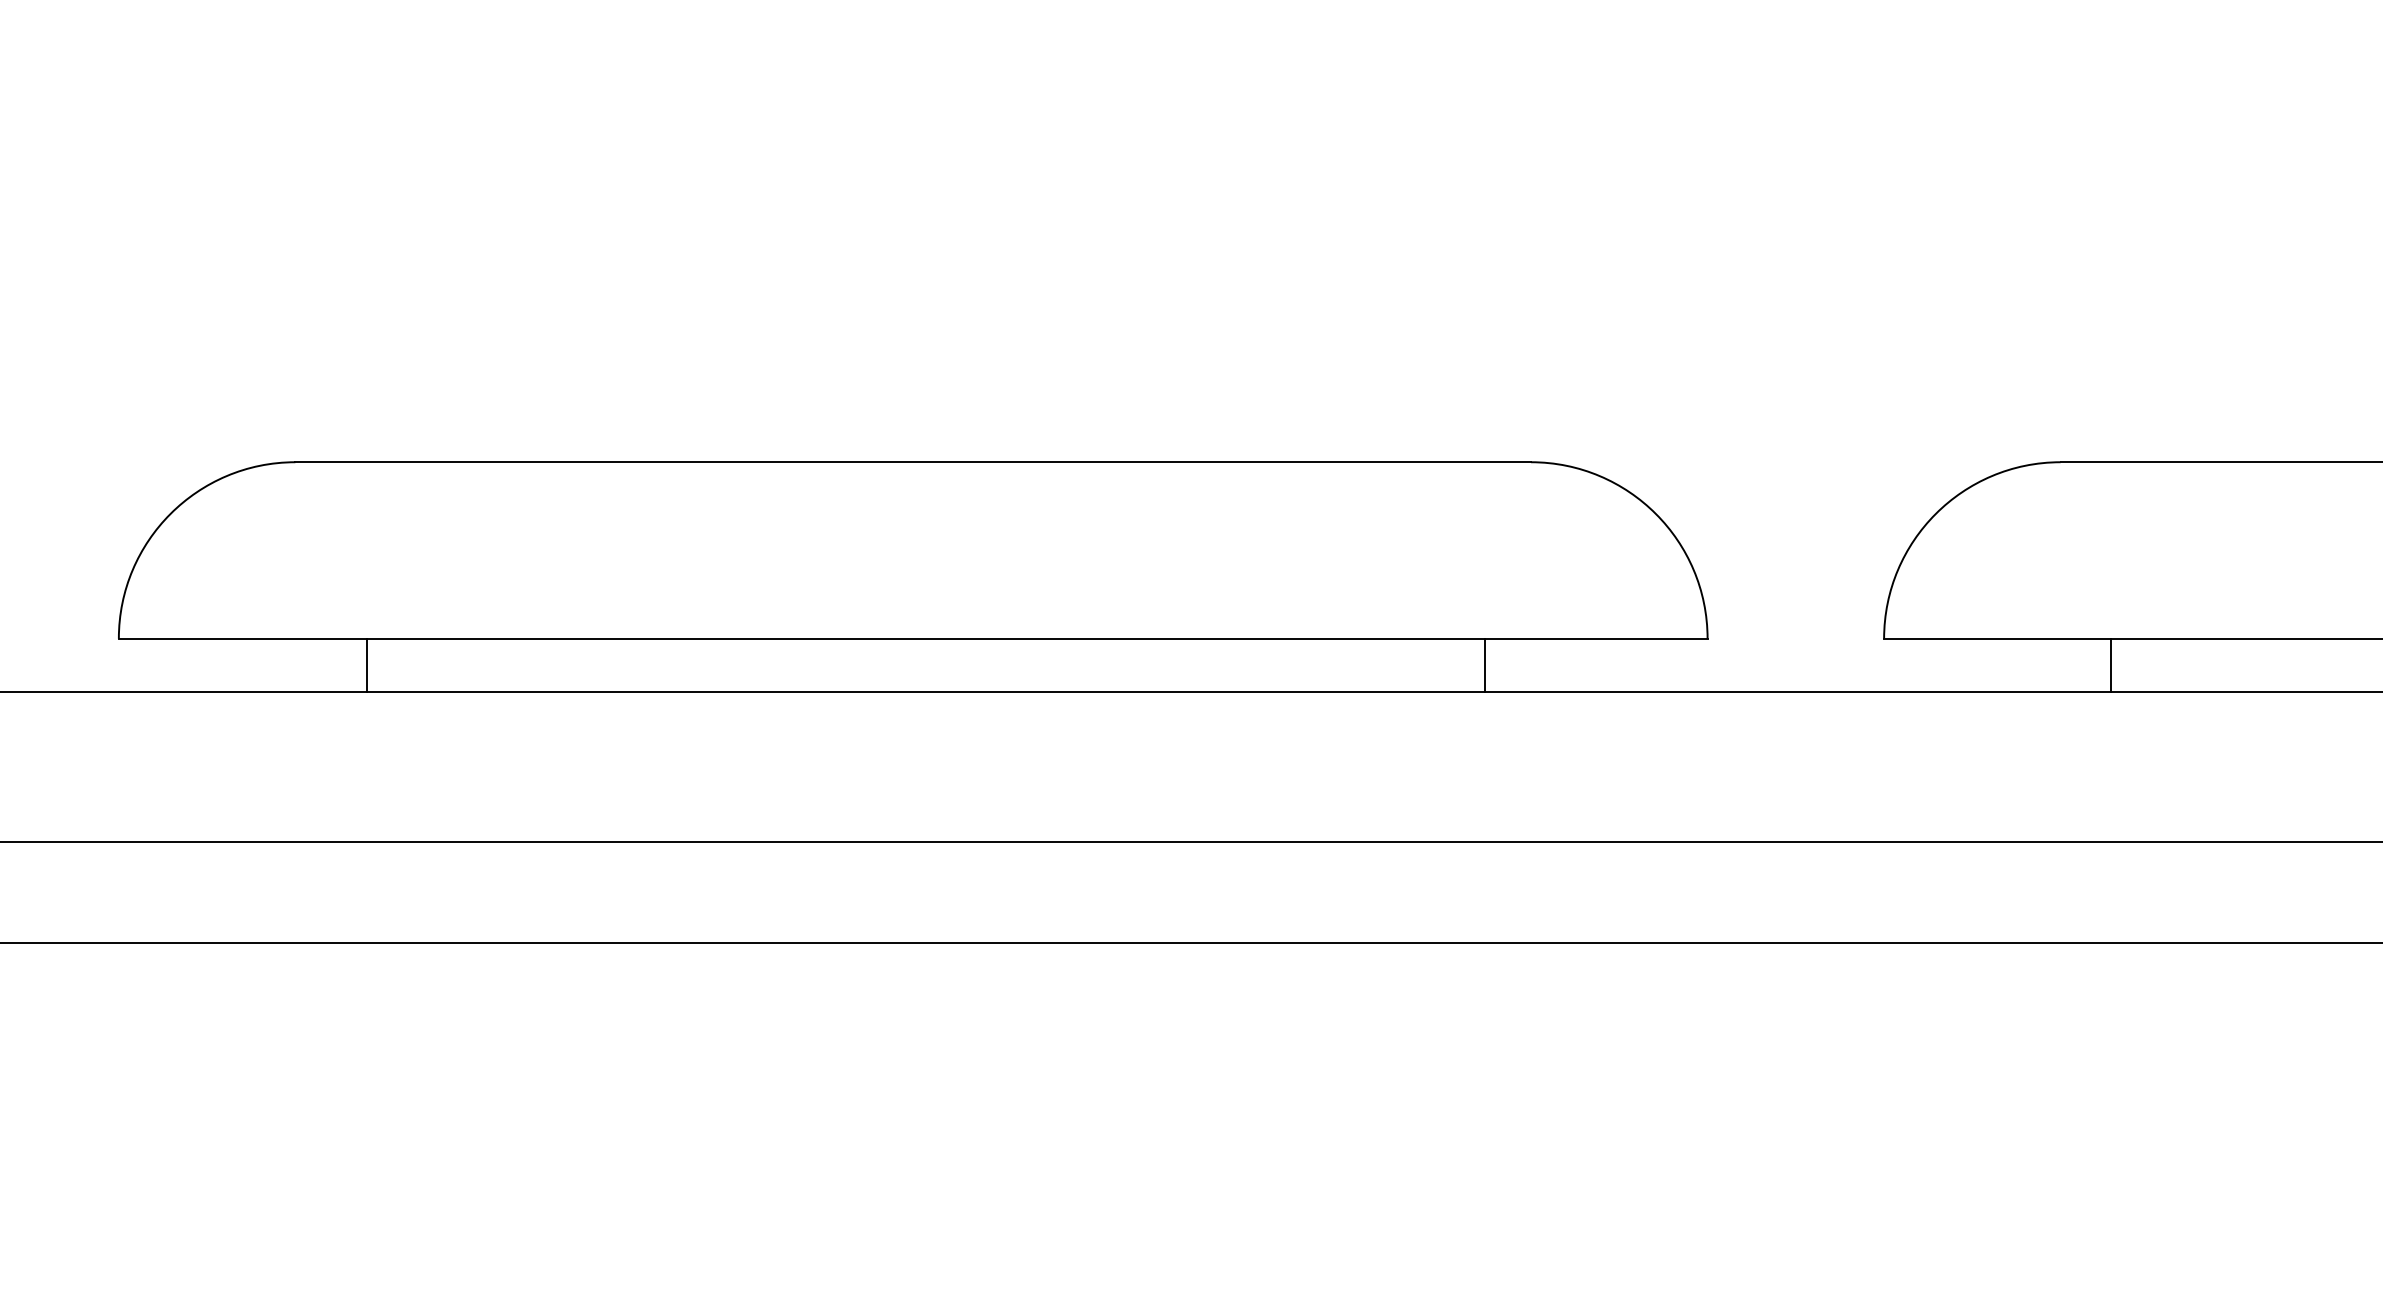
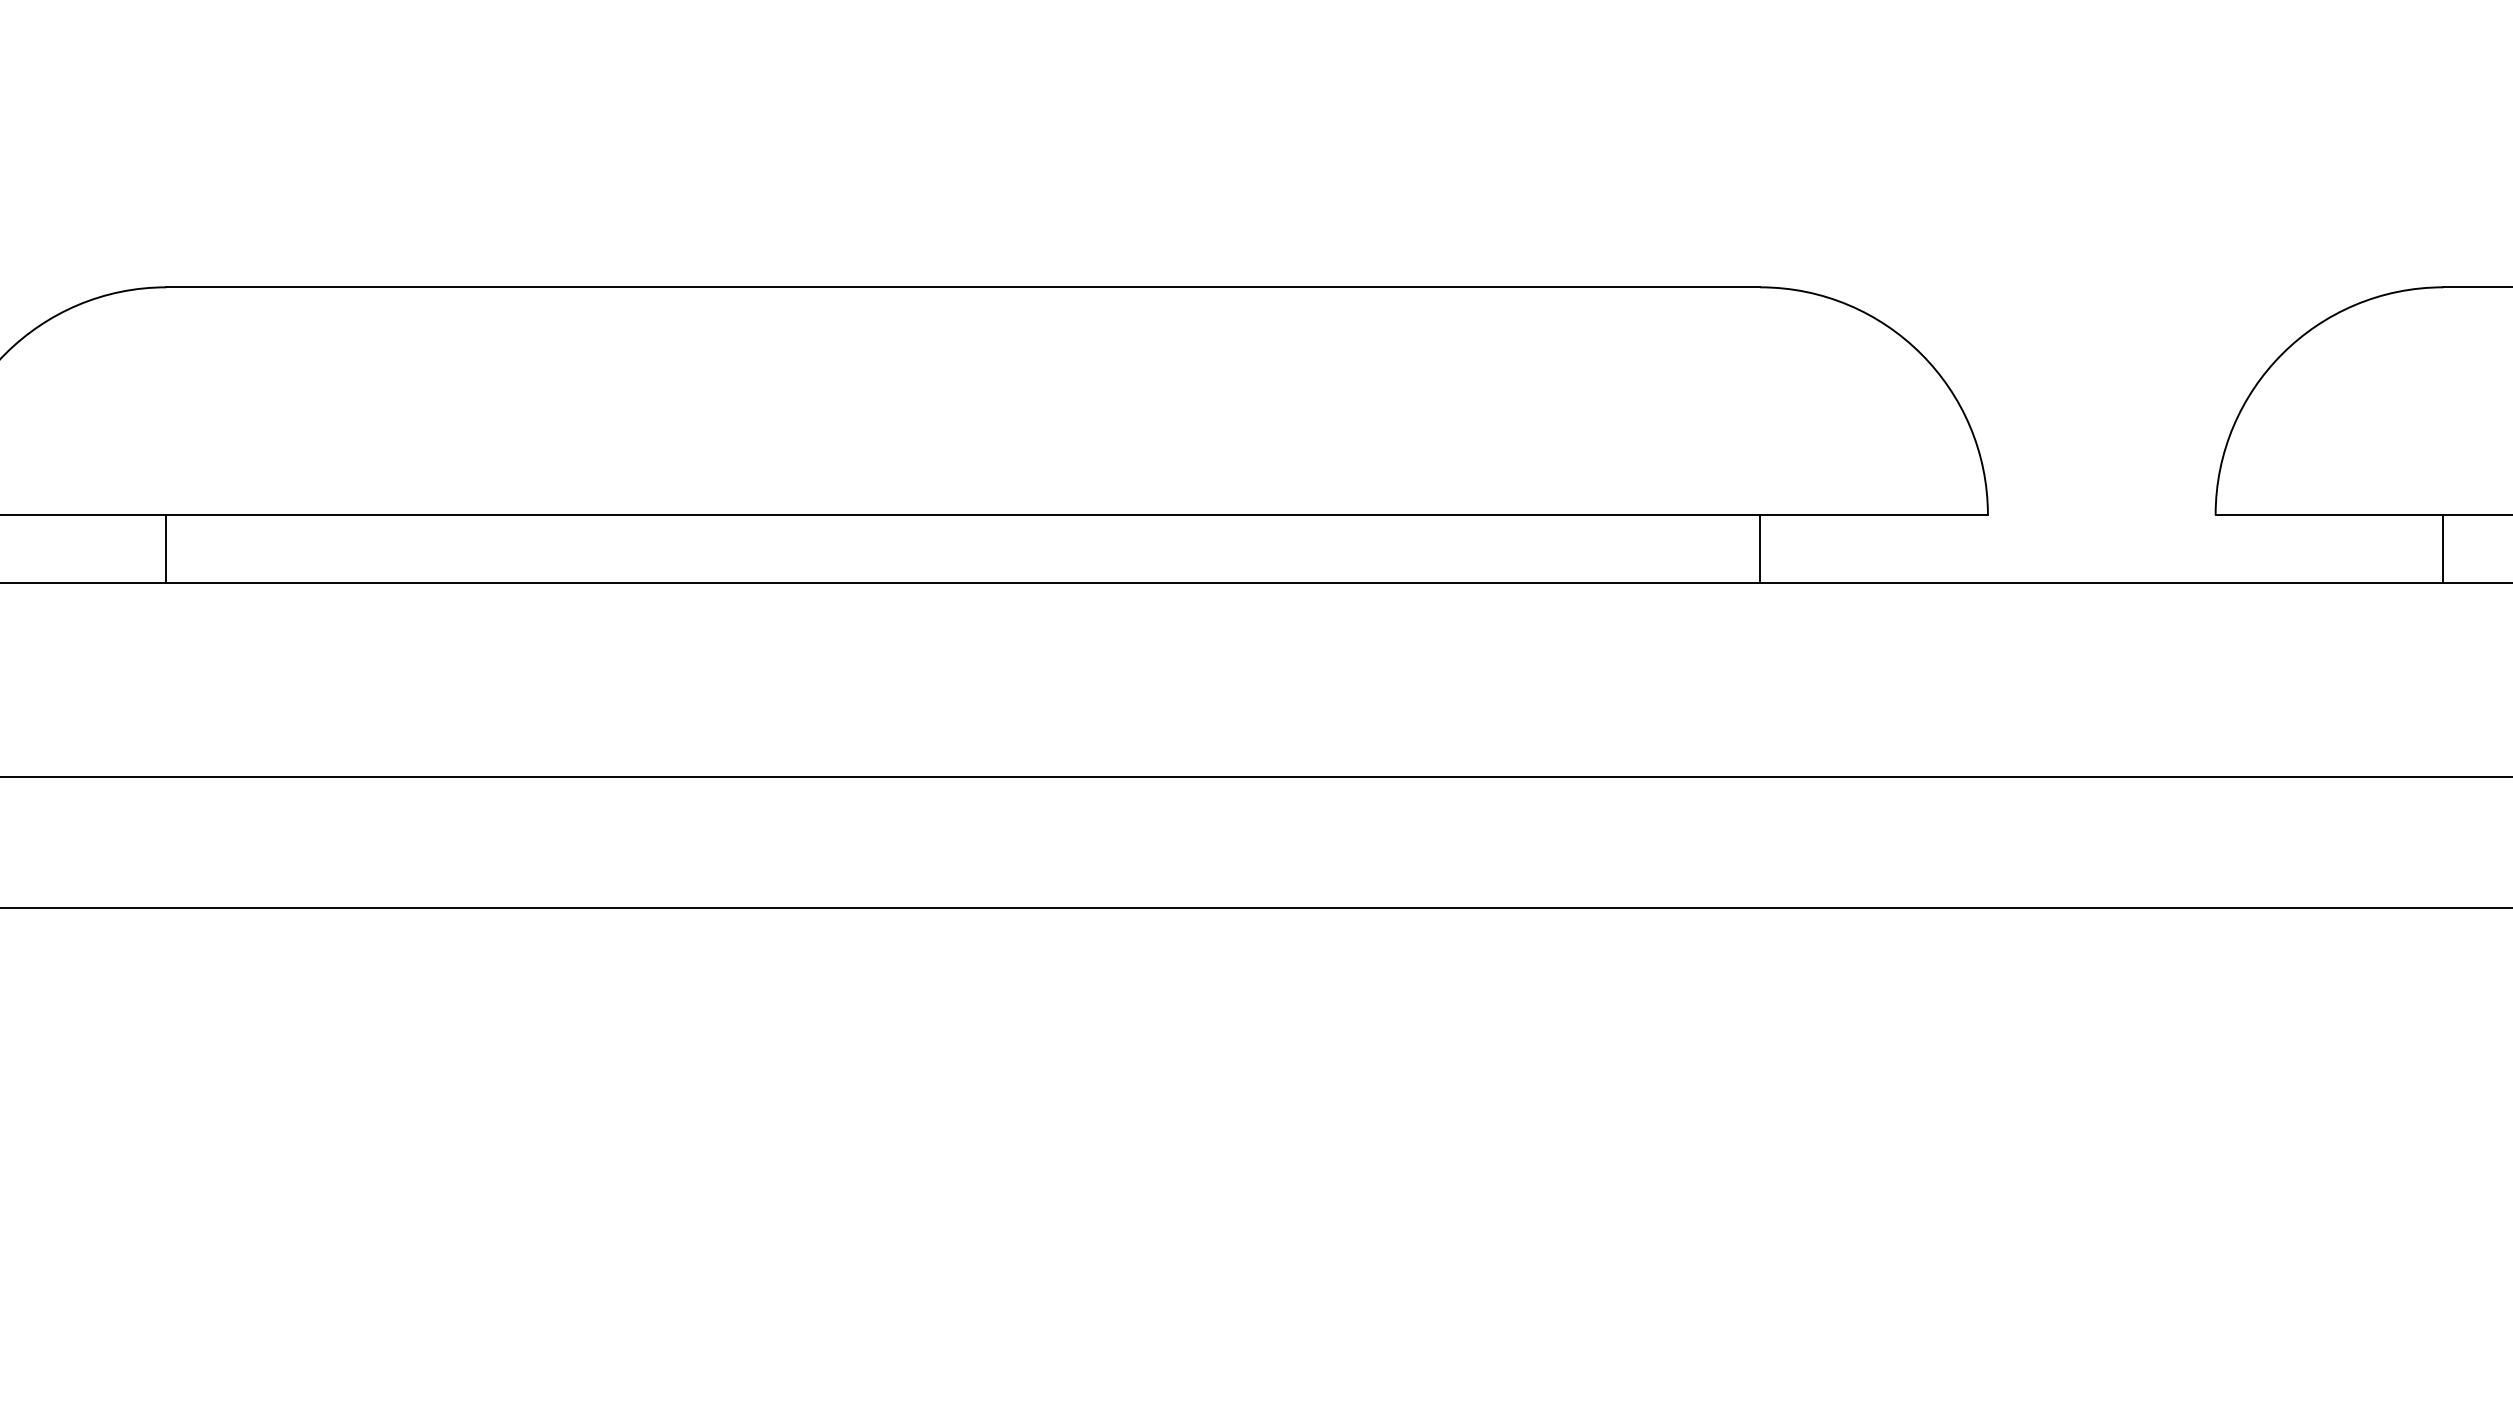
line: (367, 664) -> (166, 548), moved
line: (1485, 664) -> (1760, 548), moved
line: (2110, 664) -> (2443, 548), moved

